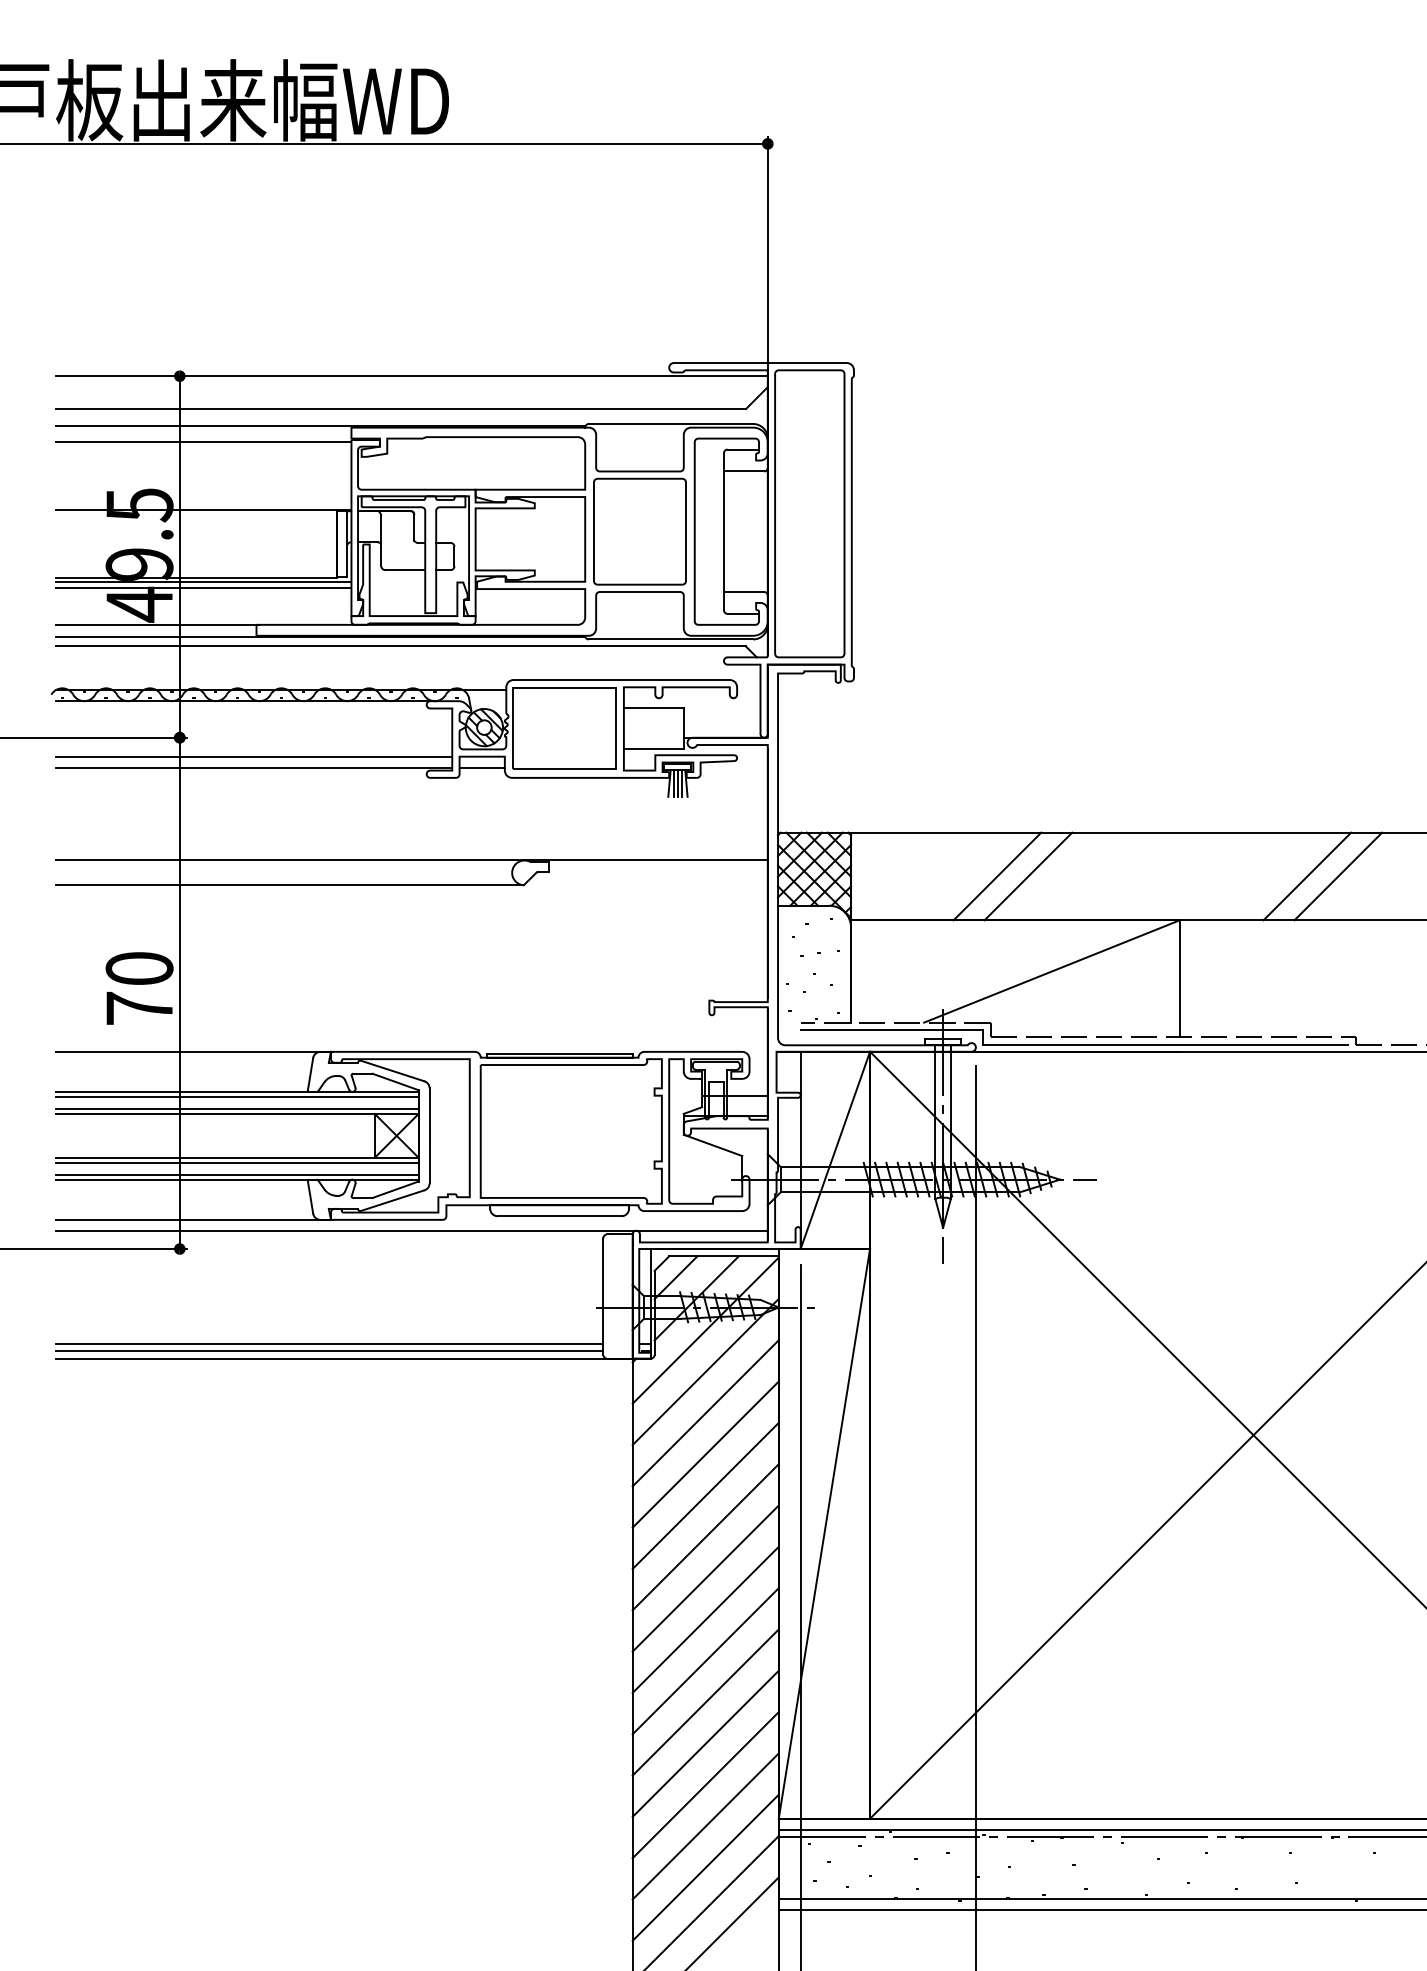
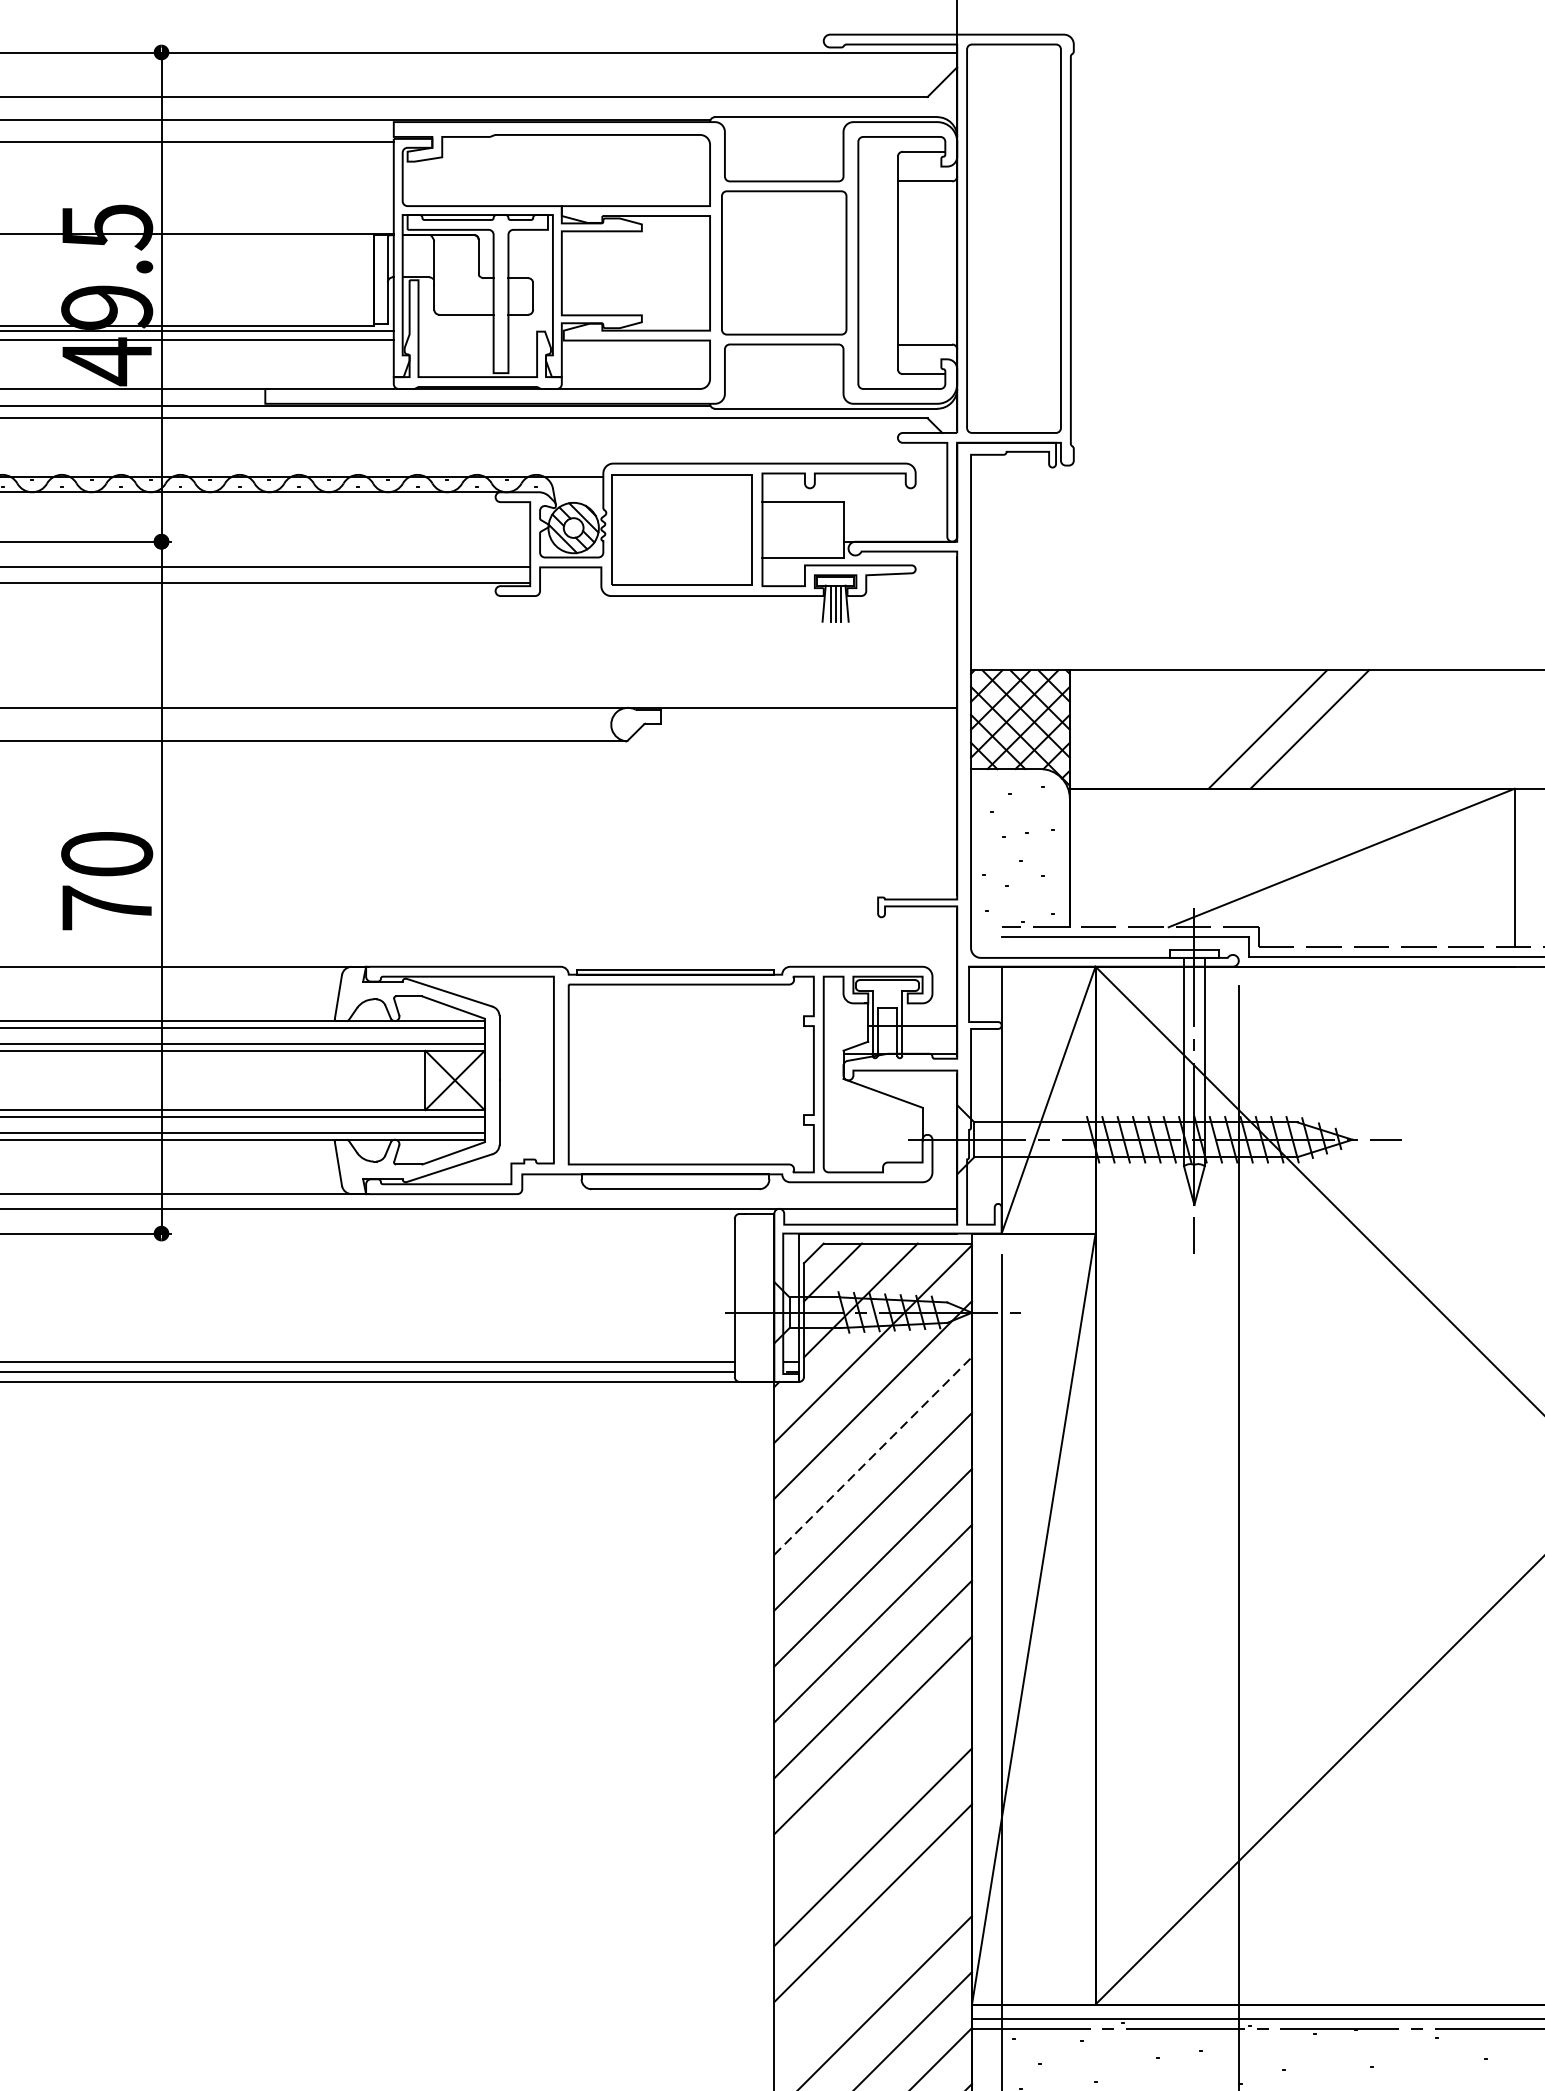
line: (481, 768) -> (569, 583), removed
line: (706, 1412) -> (874, 1454), solid -> dashed
line: (705, 1661) -> (872, 1791), removed
line: (705, 1785) -> (872, 1959), removed

